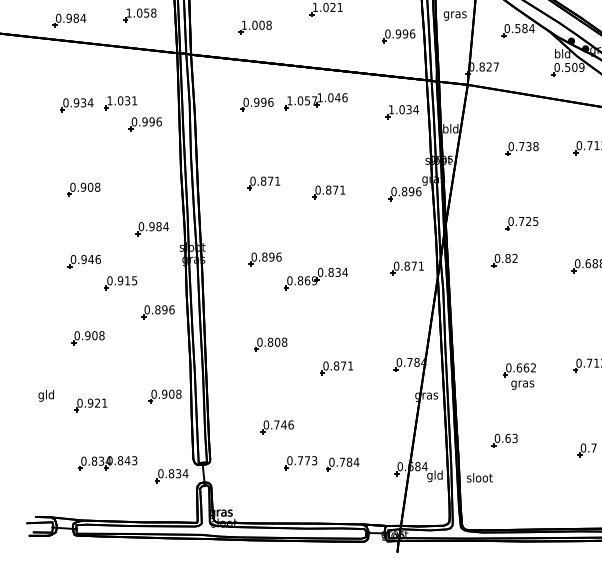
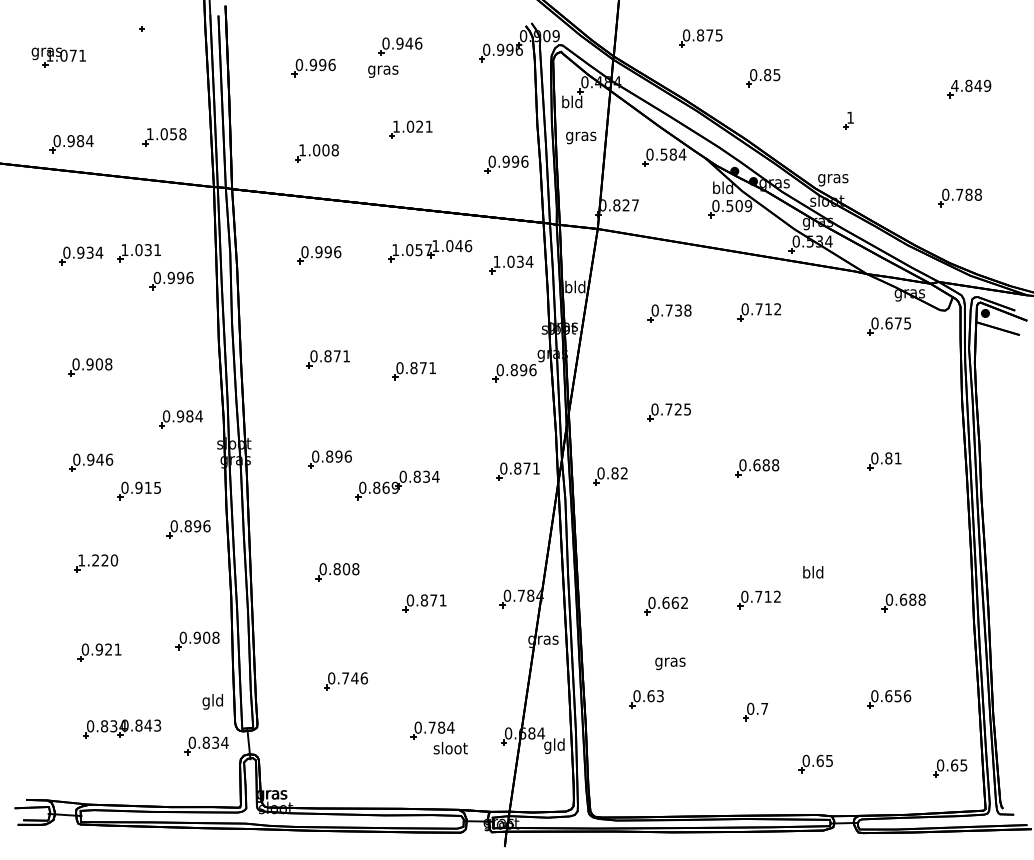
part: (316, 101) -> (430, 251), moved
part: (504, 260) -> (610, 476), moved
text: (89, 335) -> (98, 560), 0.908 -> 1.220
text: (522, 384) -> (670, 663), moved
text: (46, 395) -> (212, 701), moved
part: (300, 462) -> (376, 728), removed
text: (479, 478) -> (450, 748), moved

